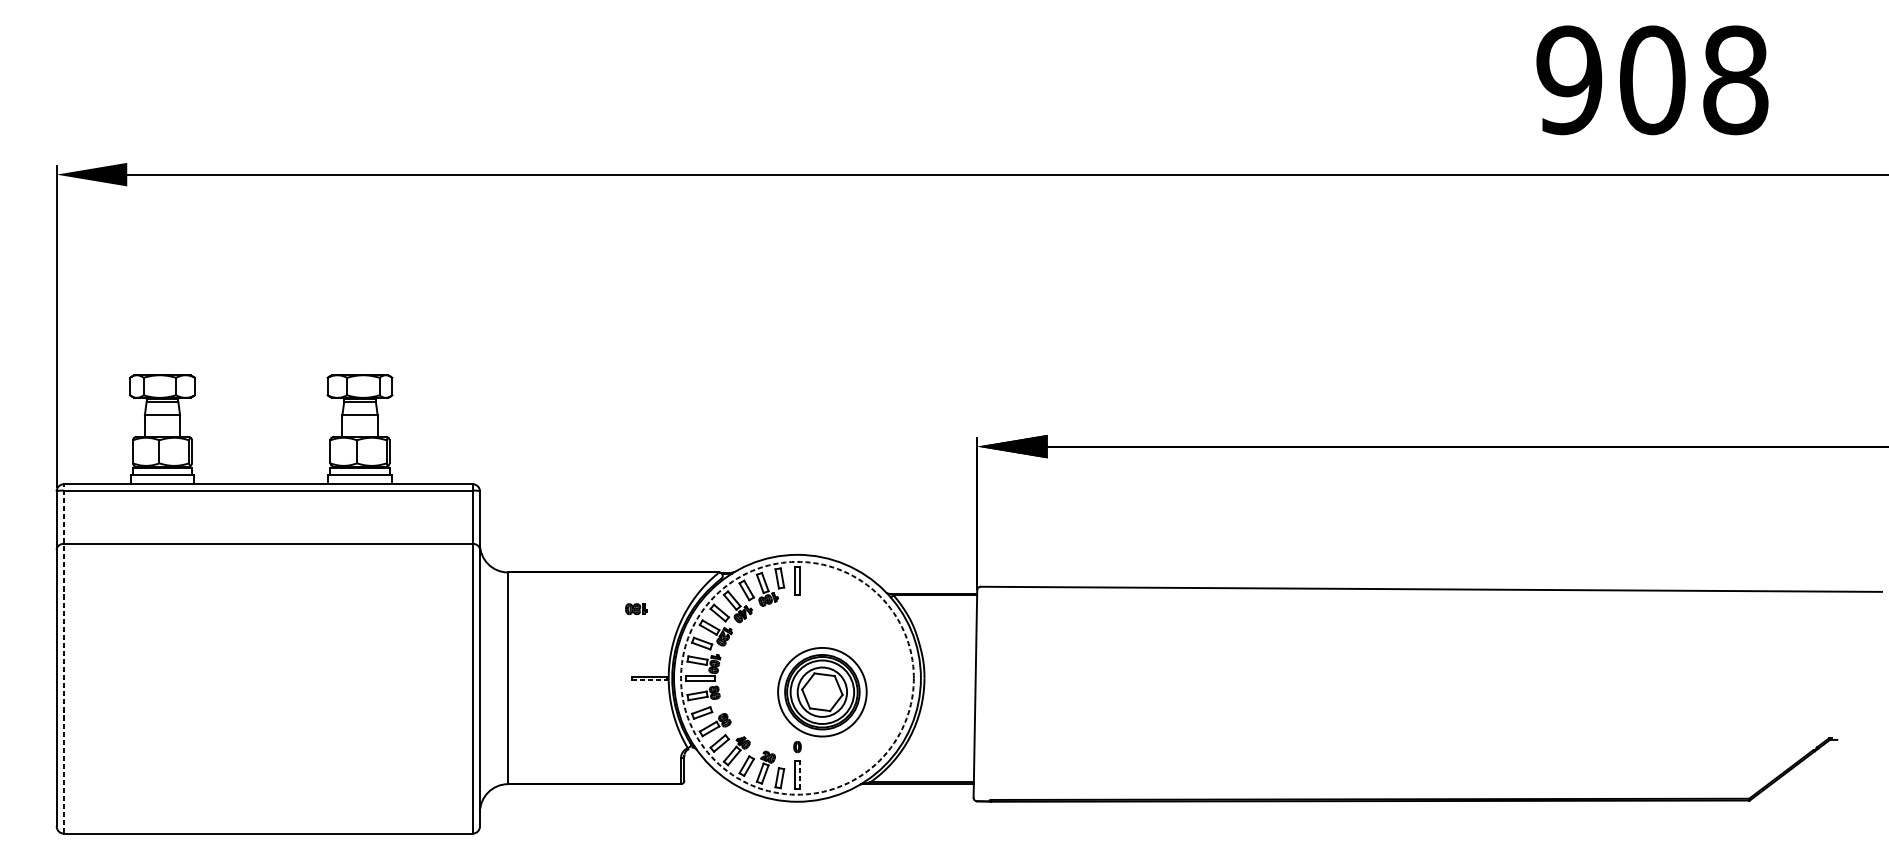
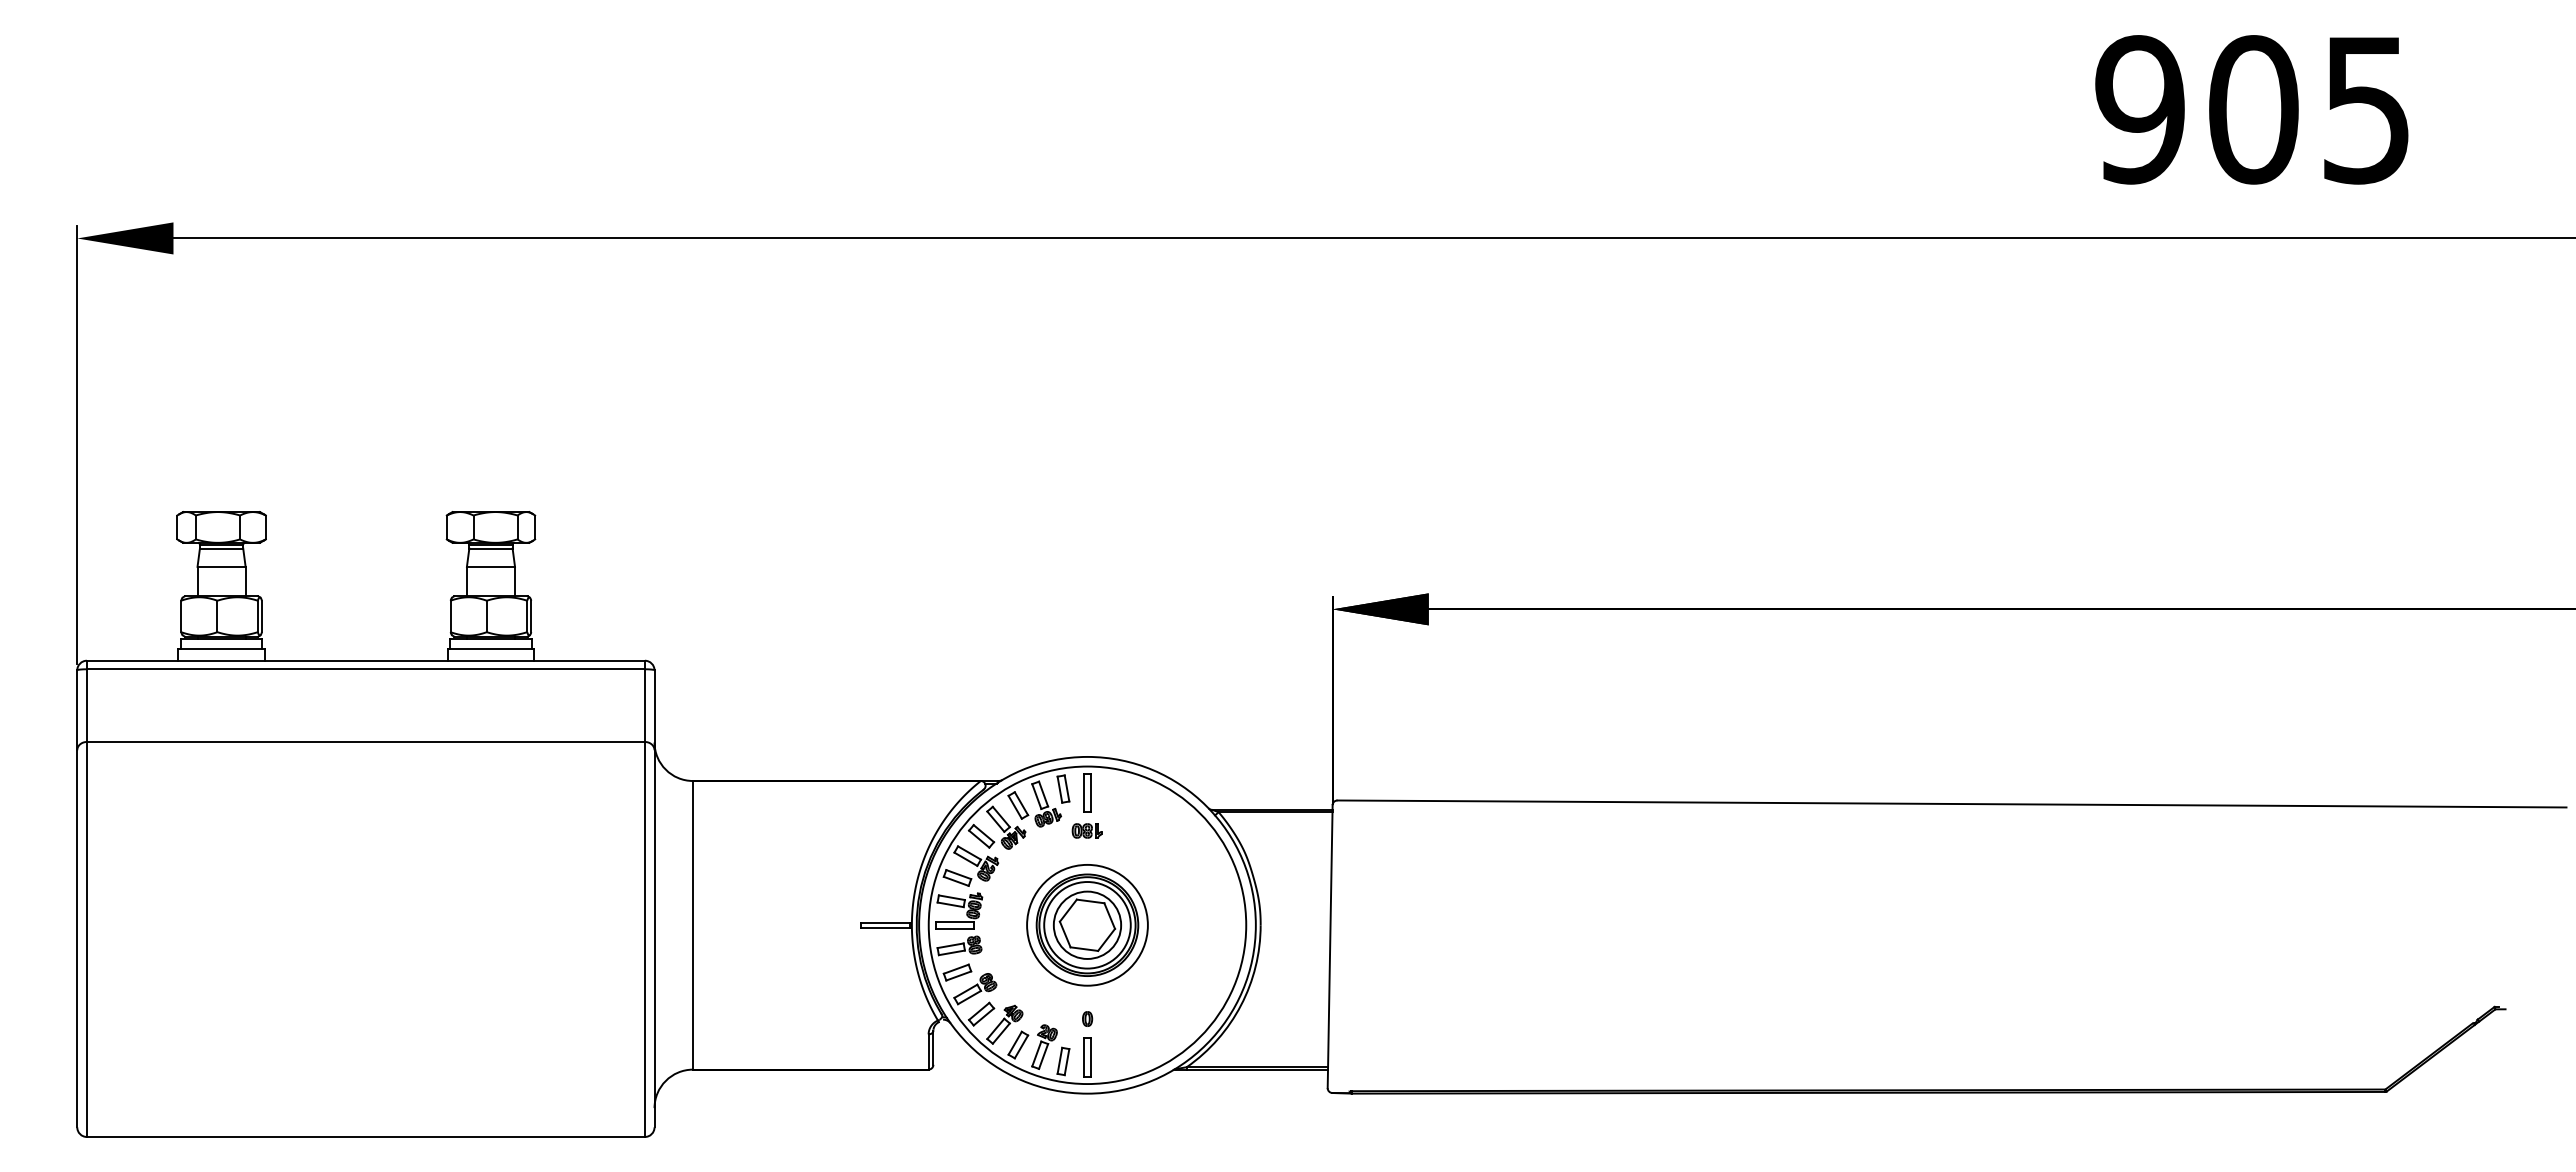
text: (1735, 80) -> (2366, 109), 908 -> 905
part: (636, 608) -> (1086, 830), moved
line: (63, 658) -> (86, 898), dashed -> solid
circle: (797, 678) -> (1087, 925), dashed -> solid
line: (649, 679) -> (885, 927), dashed -> solid
part: (822, 692) -> (1087, 925), moved
line: (800, 775) -> (1091, 1057), dashed -> solid

